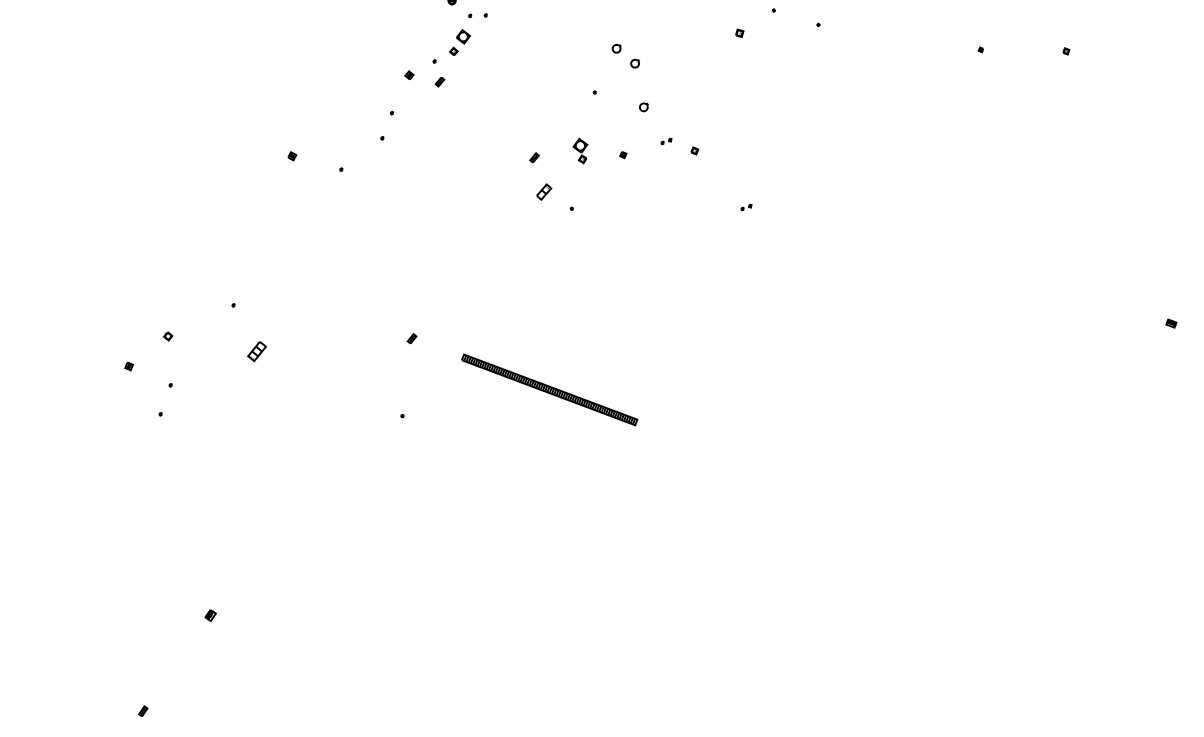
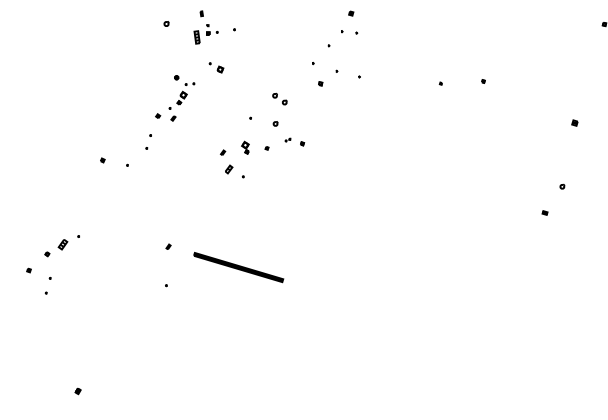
part: (625, 54) -> (279, 98), moved
part: (745, 206) -> (329, 169), removed
part: (256, 351) -> (62, 244), moved

